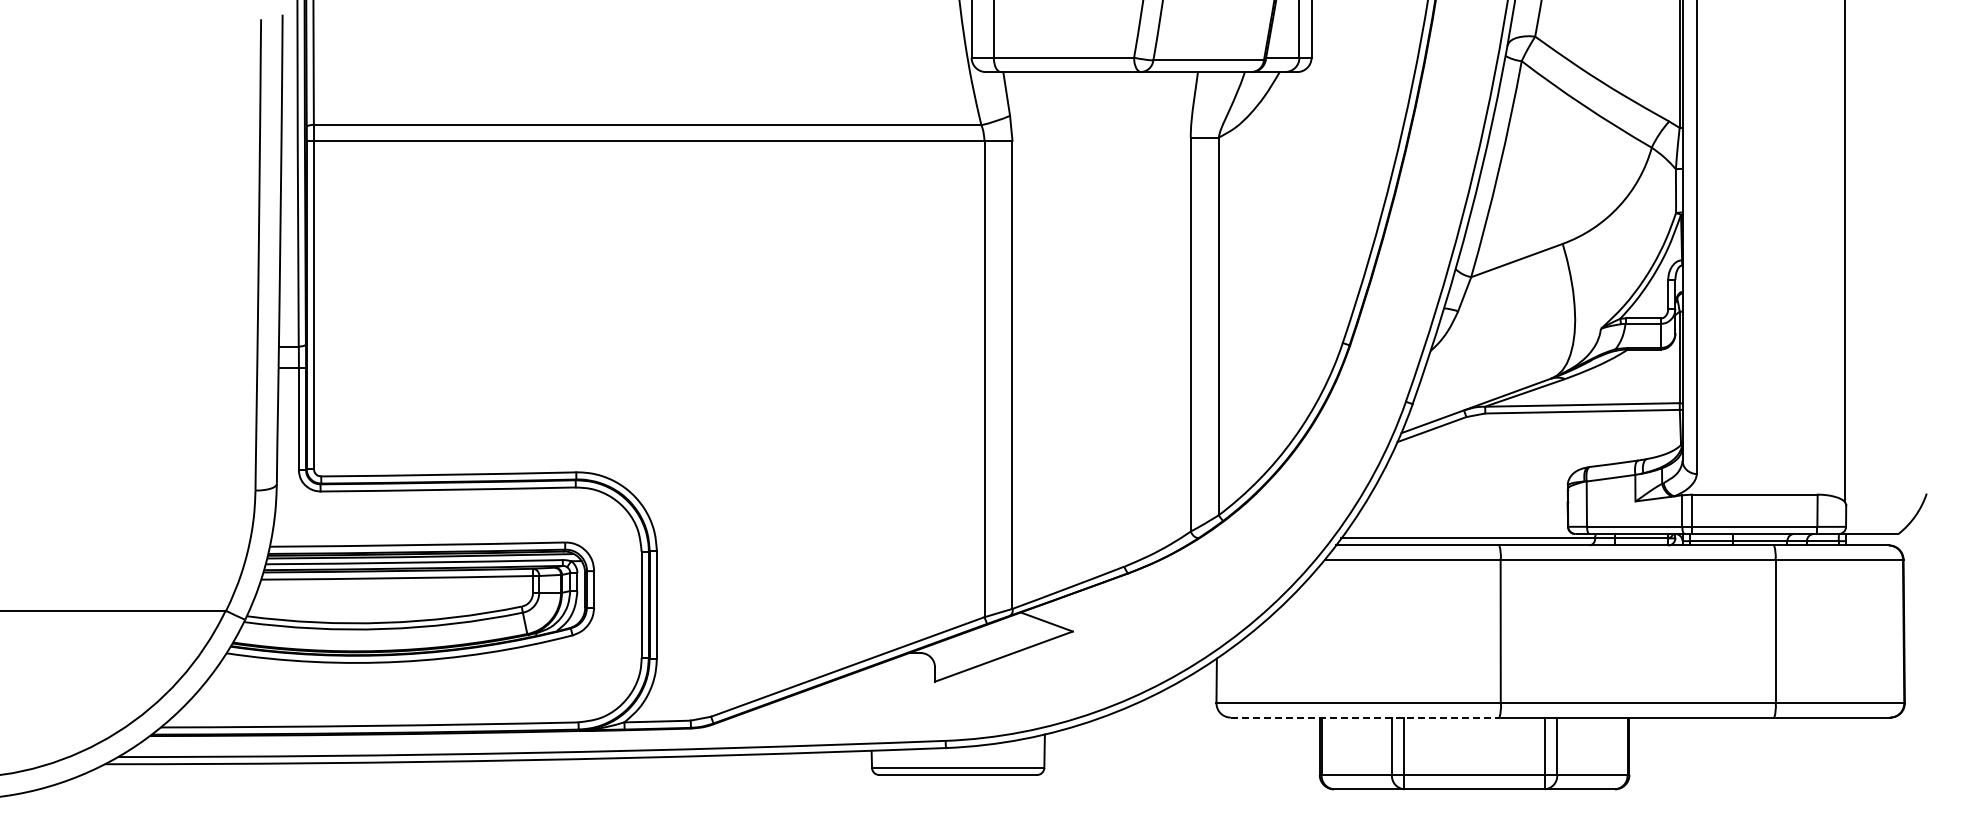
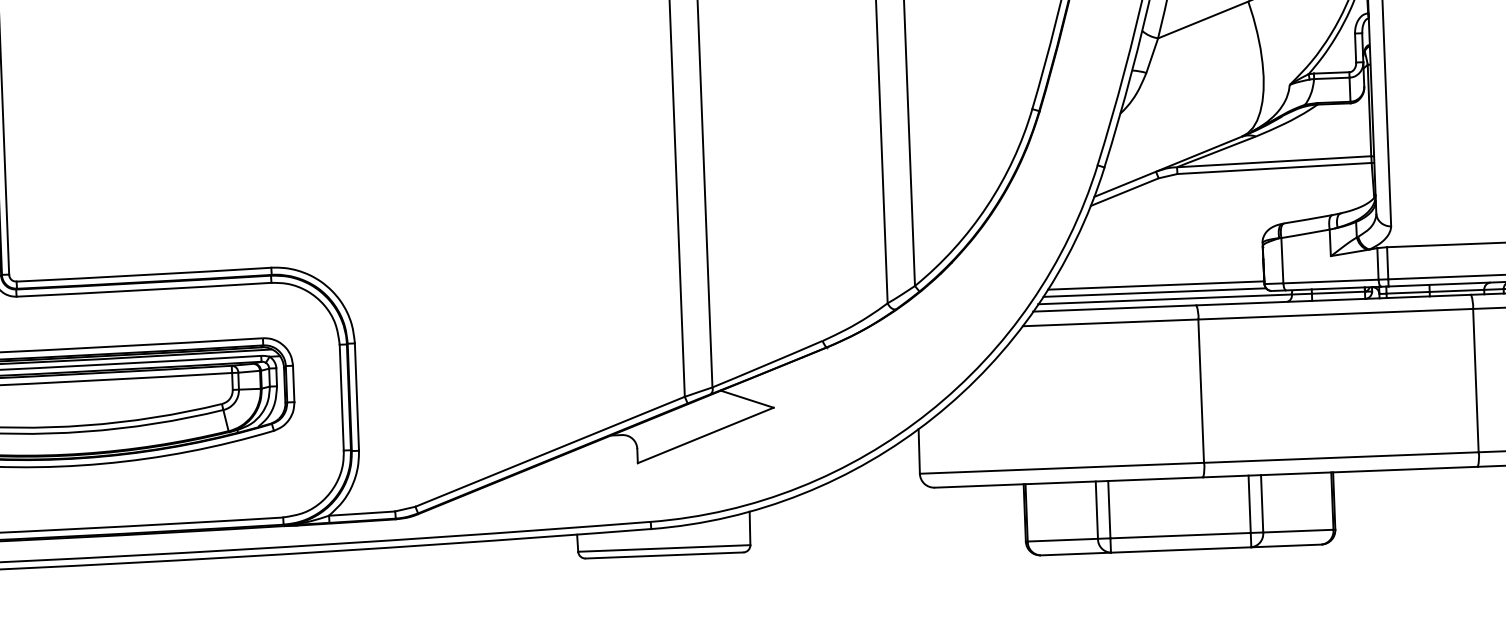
line: (1459, 524) -> (1155, 285), added
line: (1457, 531) -> (1154, 293), added
line: (1365, 717) -> (1069, 482), dashed -> solid

